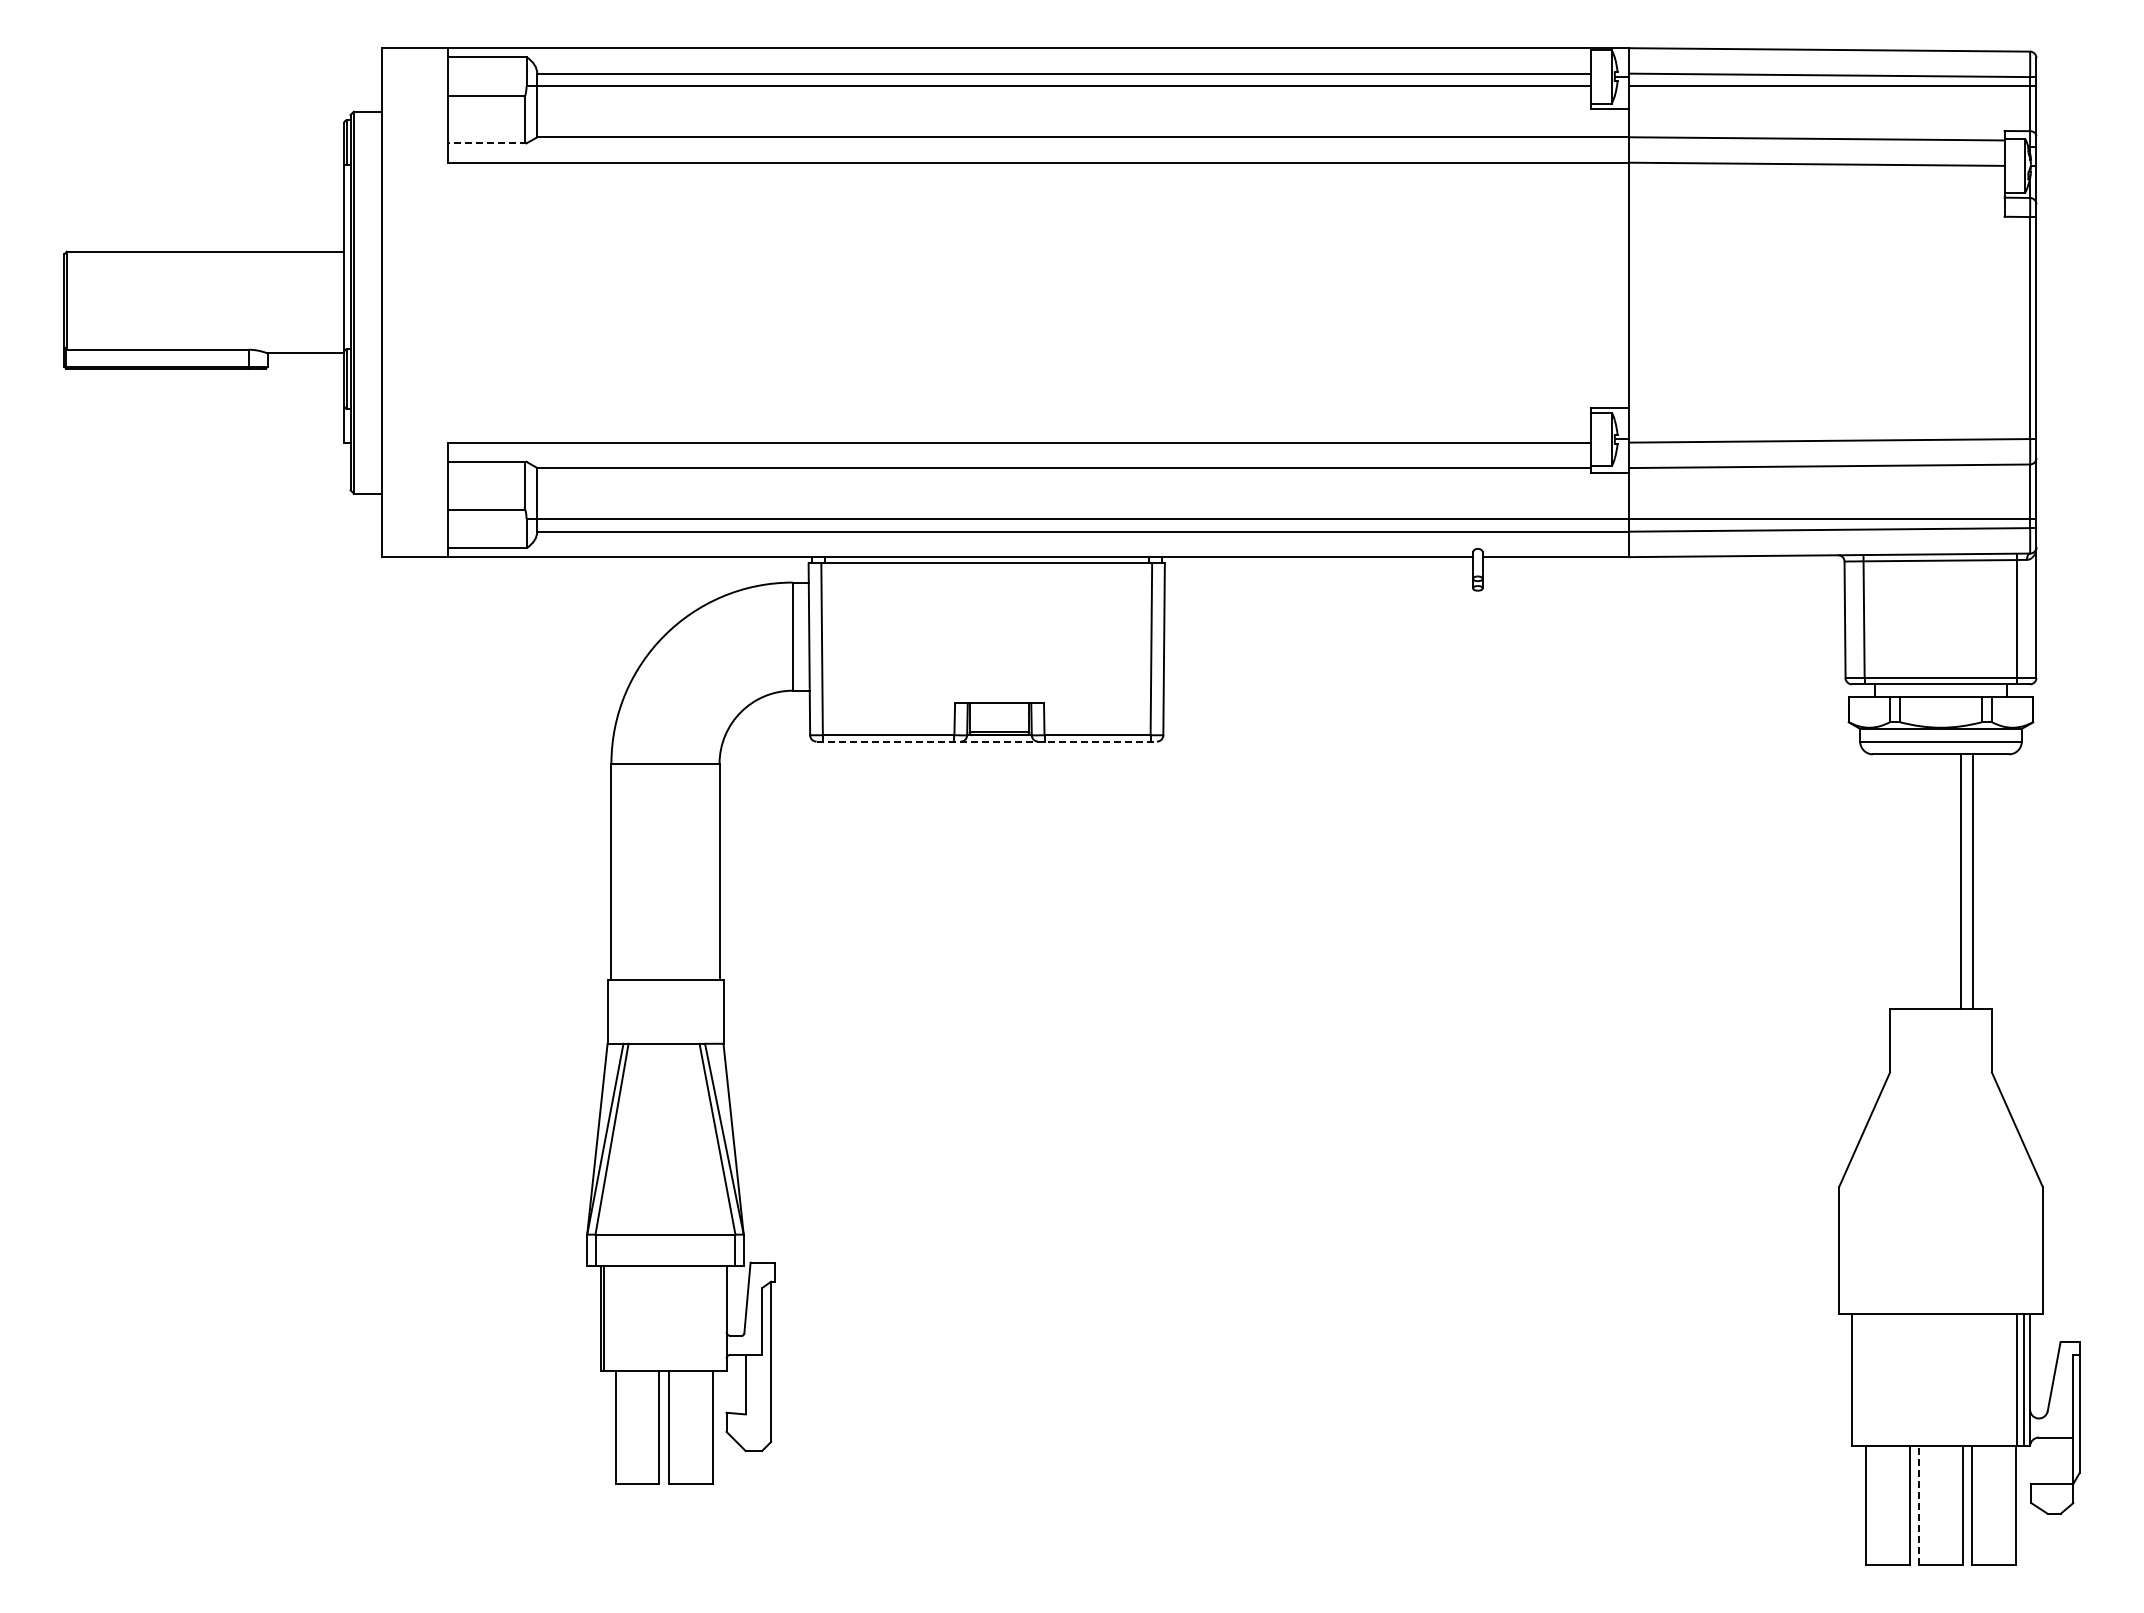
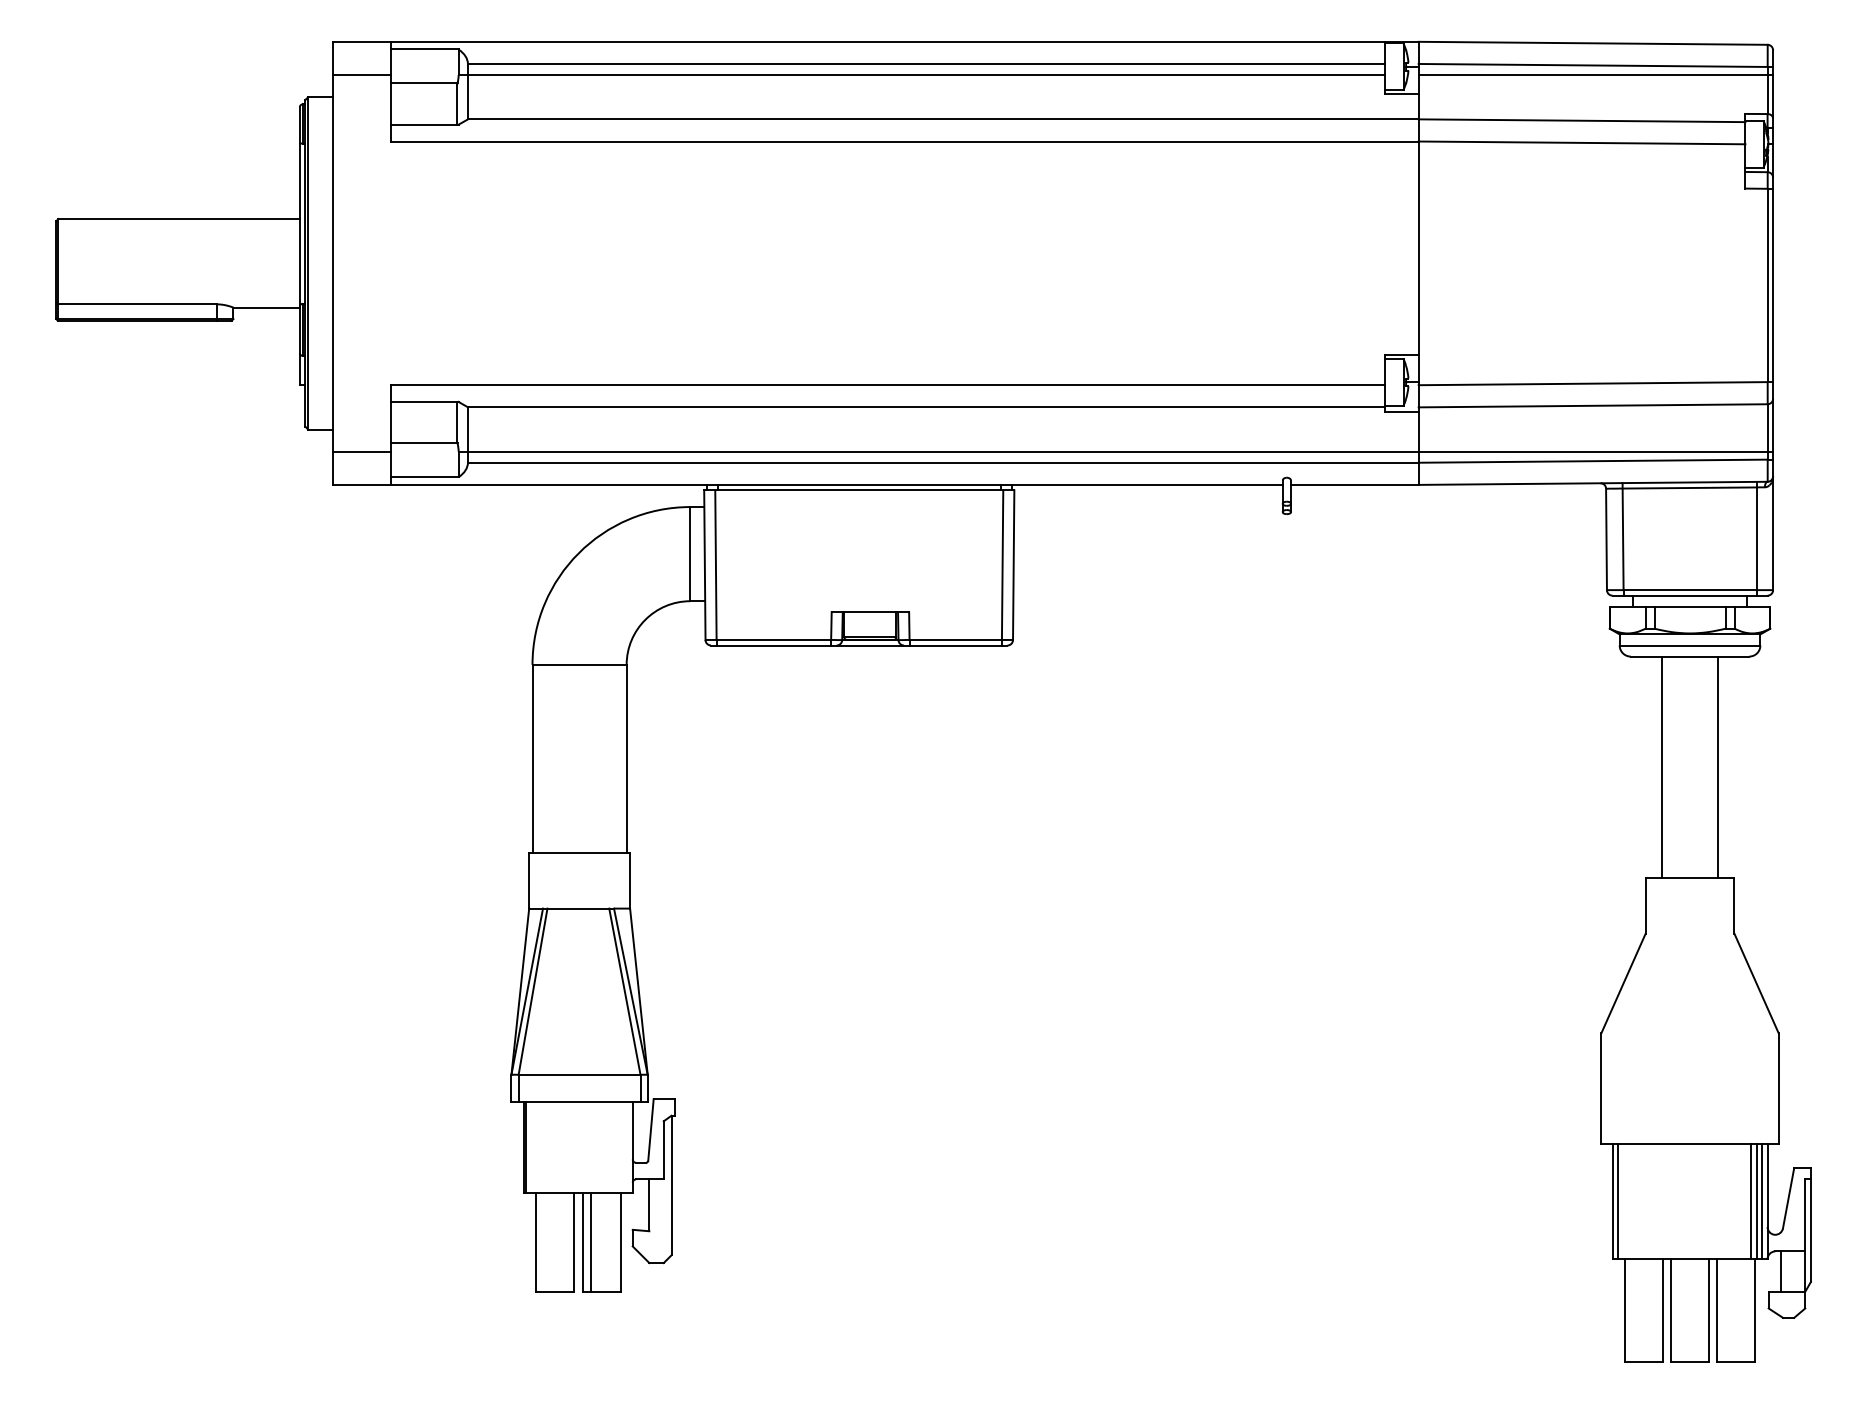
line: (415, 86) -> (361, 75), added
line: (486, 143) -> (423, 124), dashed -> solid
line: (415, 518) -> (361, 451), added
line: (987, 741) -> (859, 645), dashed -> solid
line: (1961, 881) -> (1662, 767), moved
line: (1858, 1380) -> (1618, 1201), added
line: (2010, 1380) -> (1750, 1201), added
line: (678, 1427) -> (590, 1242), added
line: (2045, 1460) -> (1781, 1271), added
line: (1919, 1505) -> (1671, 1310), dashed -> solid

